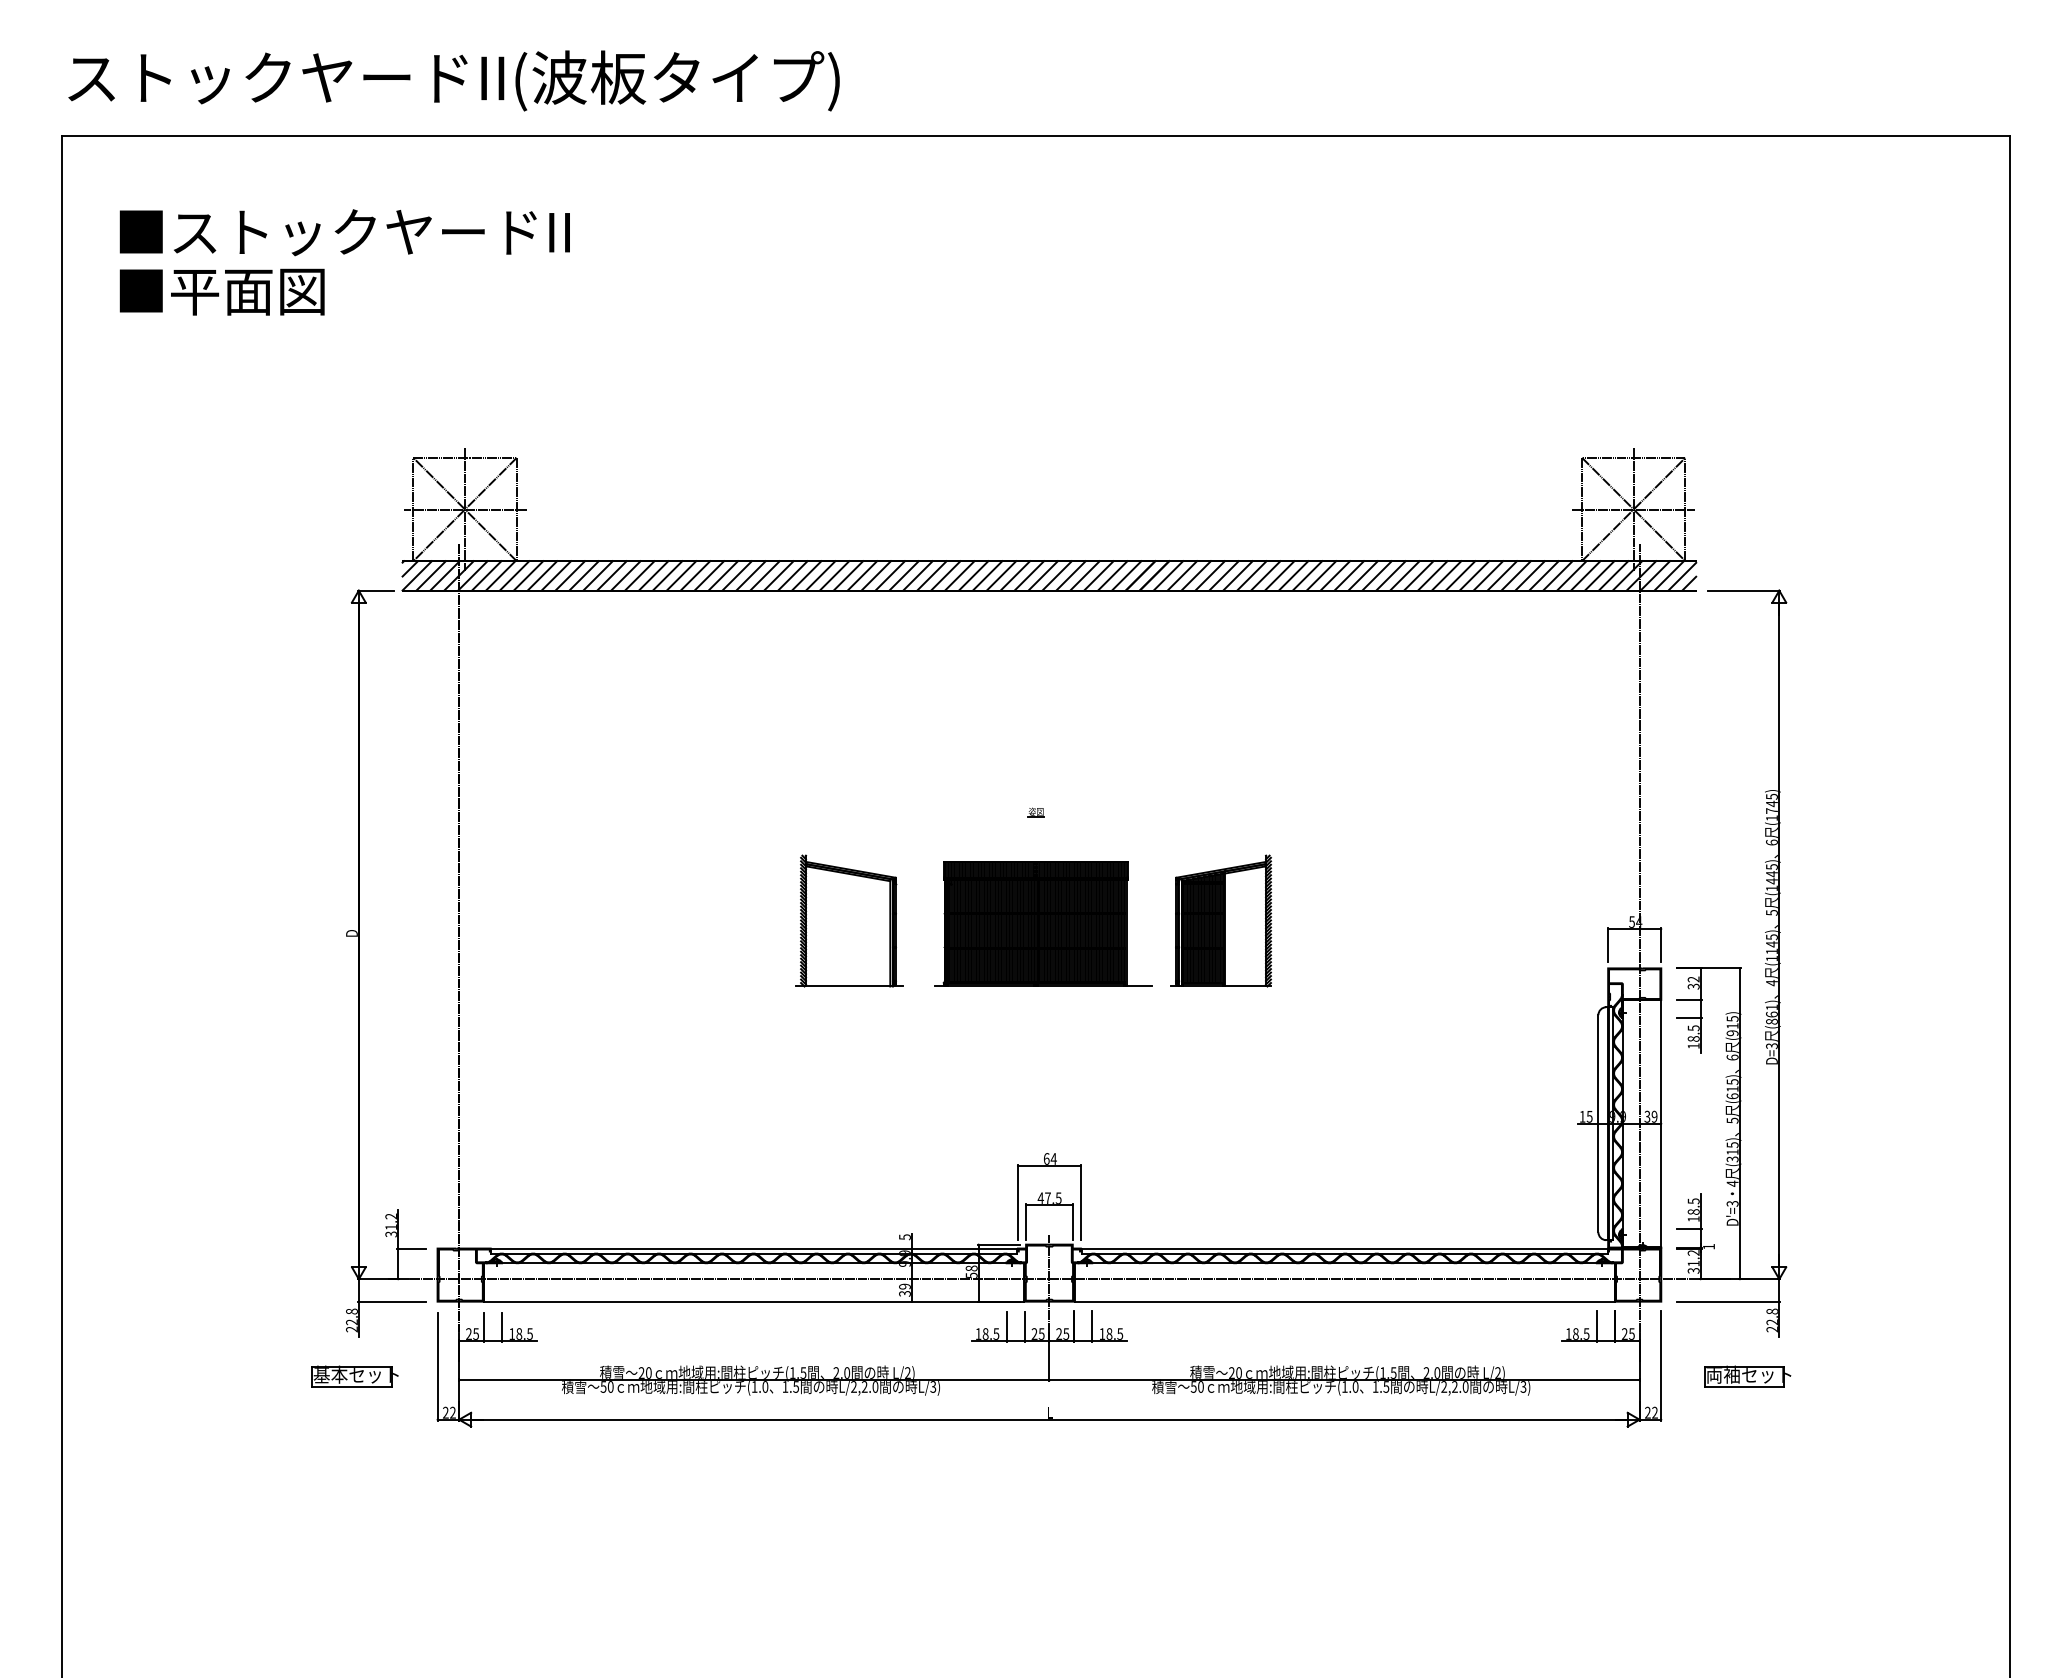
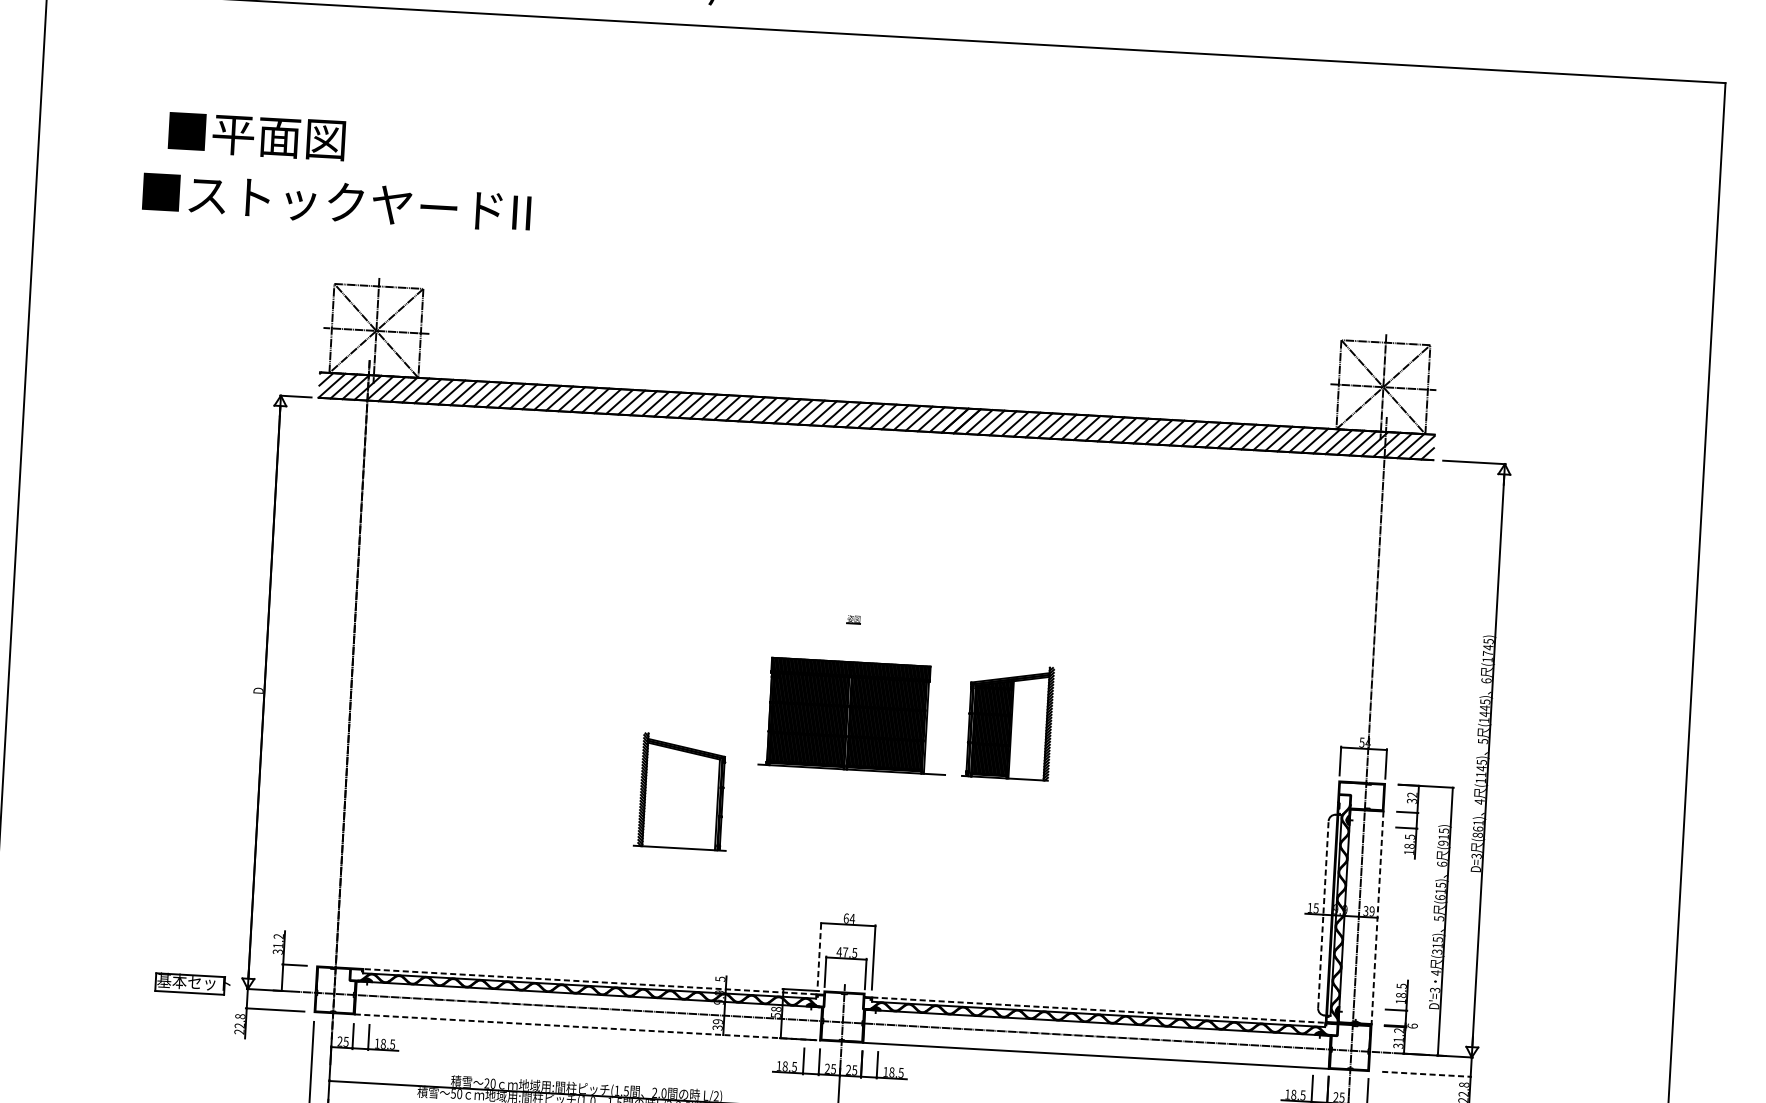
text: (344, 232) -> (336, 202), moved
text: (221, 291) -> (256, 135), moved
part: (849, 920) -> (682, 791), moved
line: (1598, 1123) -> (1323, 914), solid -> dashed
line: (1661, 1124) -> (1377, 918), solid -> dashed
line: (1017, 1201) -> (819, 953), solid -> dashed
text: (1709, 1246) -> (1413, 1025), 1 -> 6
line: (754, 1248) -> (590, 981), solid -> dashed
line: (1344, 1248) -> (1098, 1010), solid -> dashed
line: (754, 1301) -> (587, 1027), solid -> dashed
line: (1728, 1301) -> (1426, 1074), solid -> dashed
part: (354, 1376) -> (192, 983), moved

